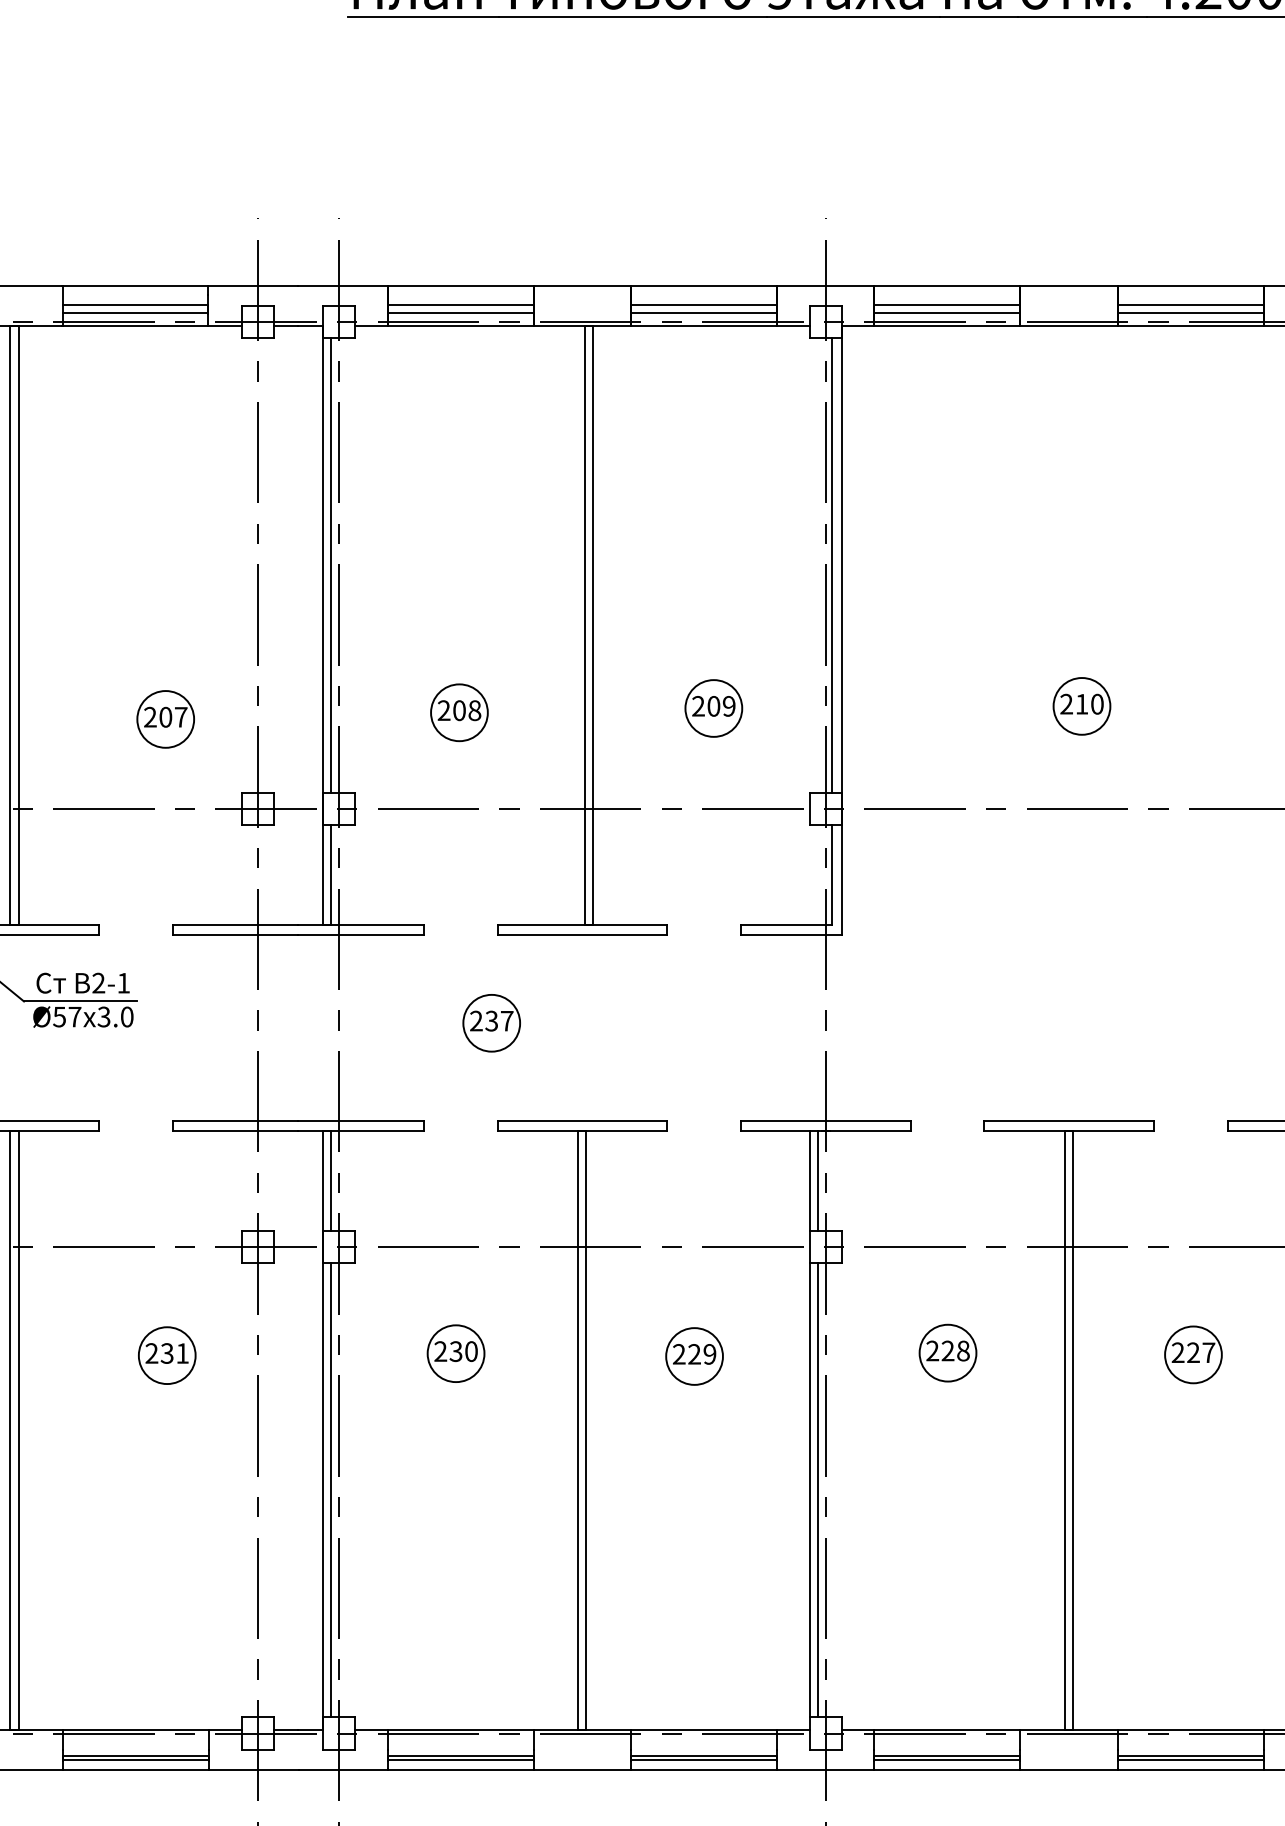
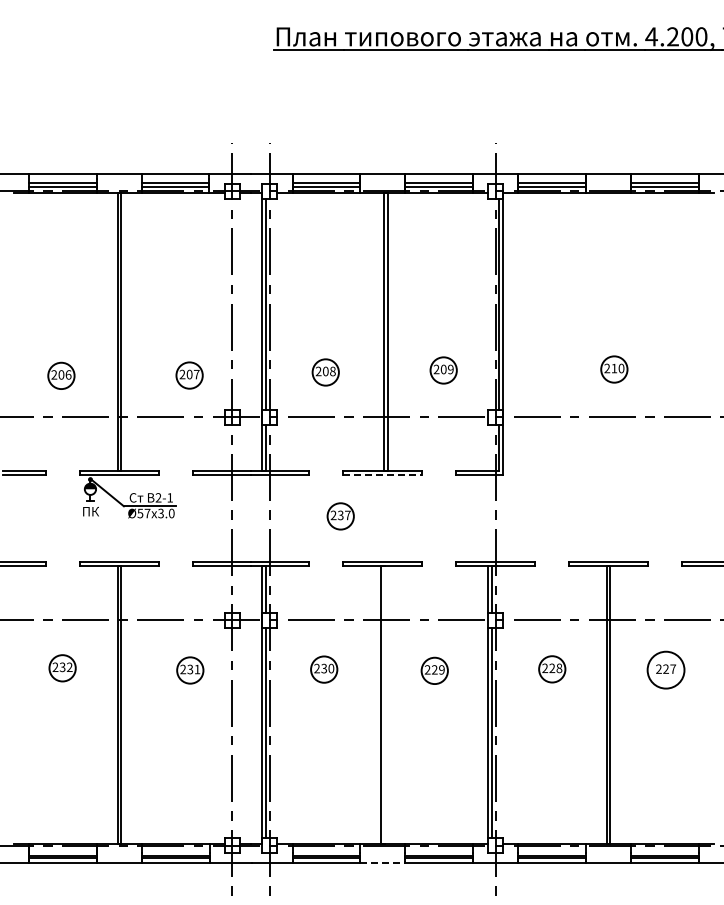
line: (583, 934) -> (383, 475), solid -> dashed
circle: (1192, 1355) -> (665, 670), size x1.4
line: (586, 1428) -> (384, 704), removed
line: (581, 1769) -> (382, 862), solid -> dashed

